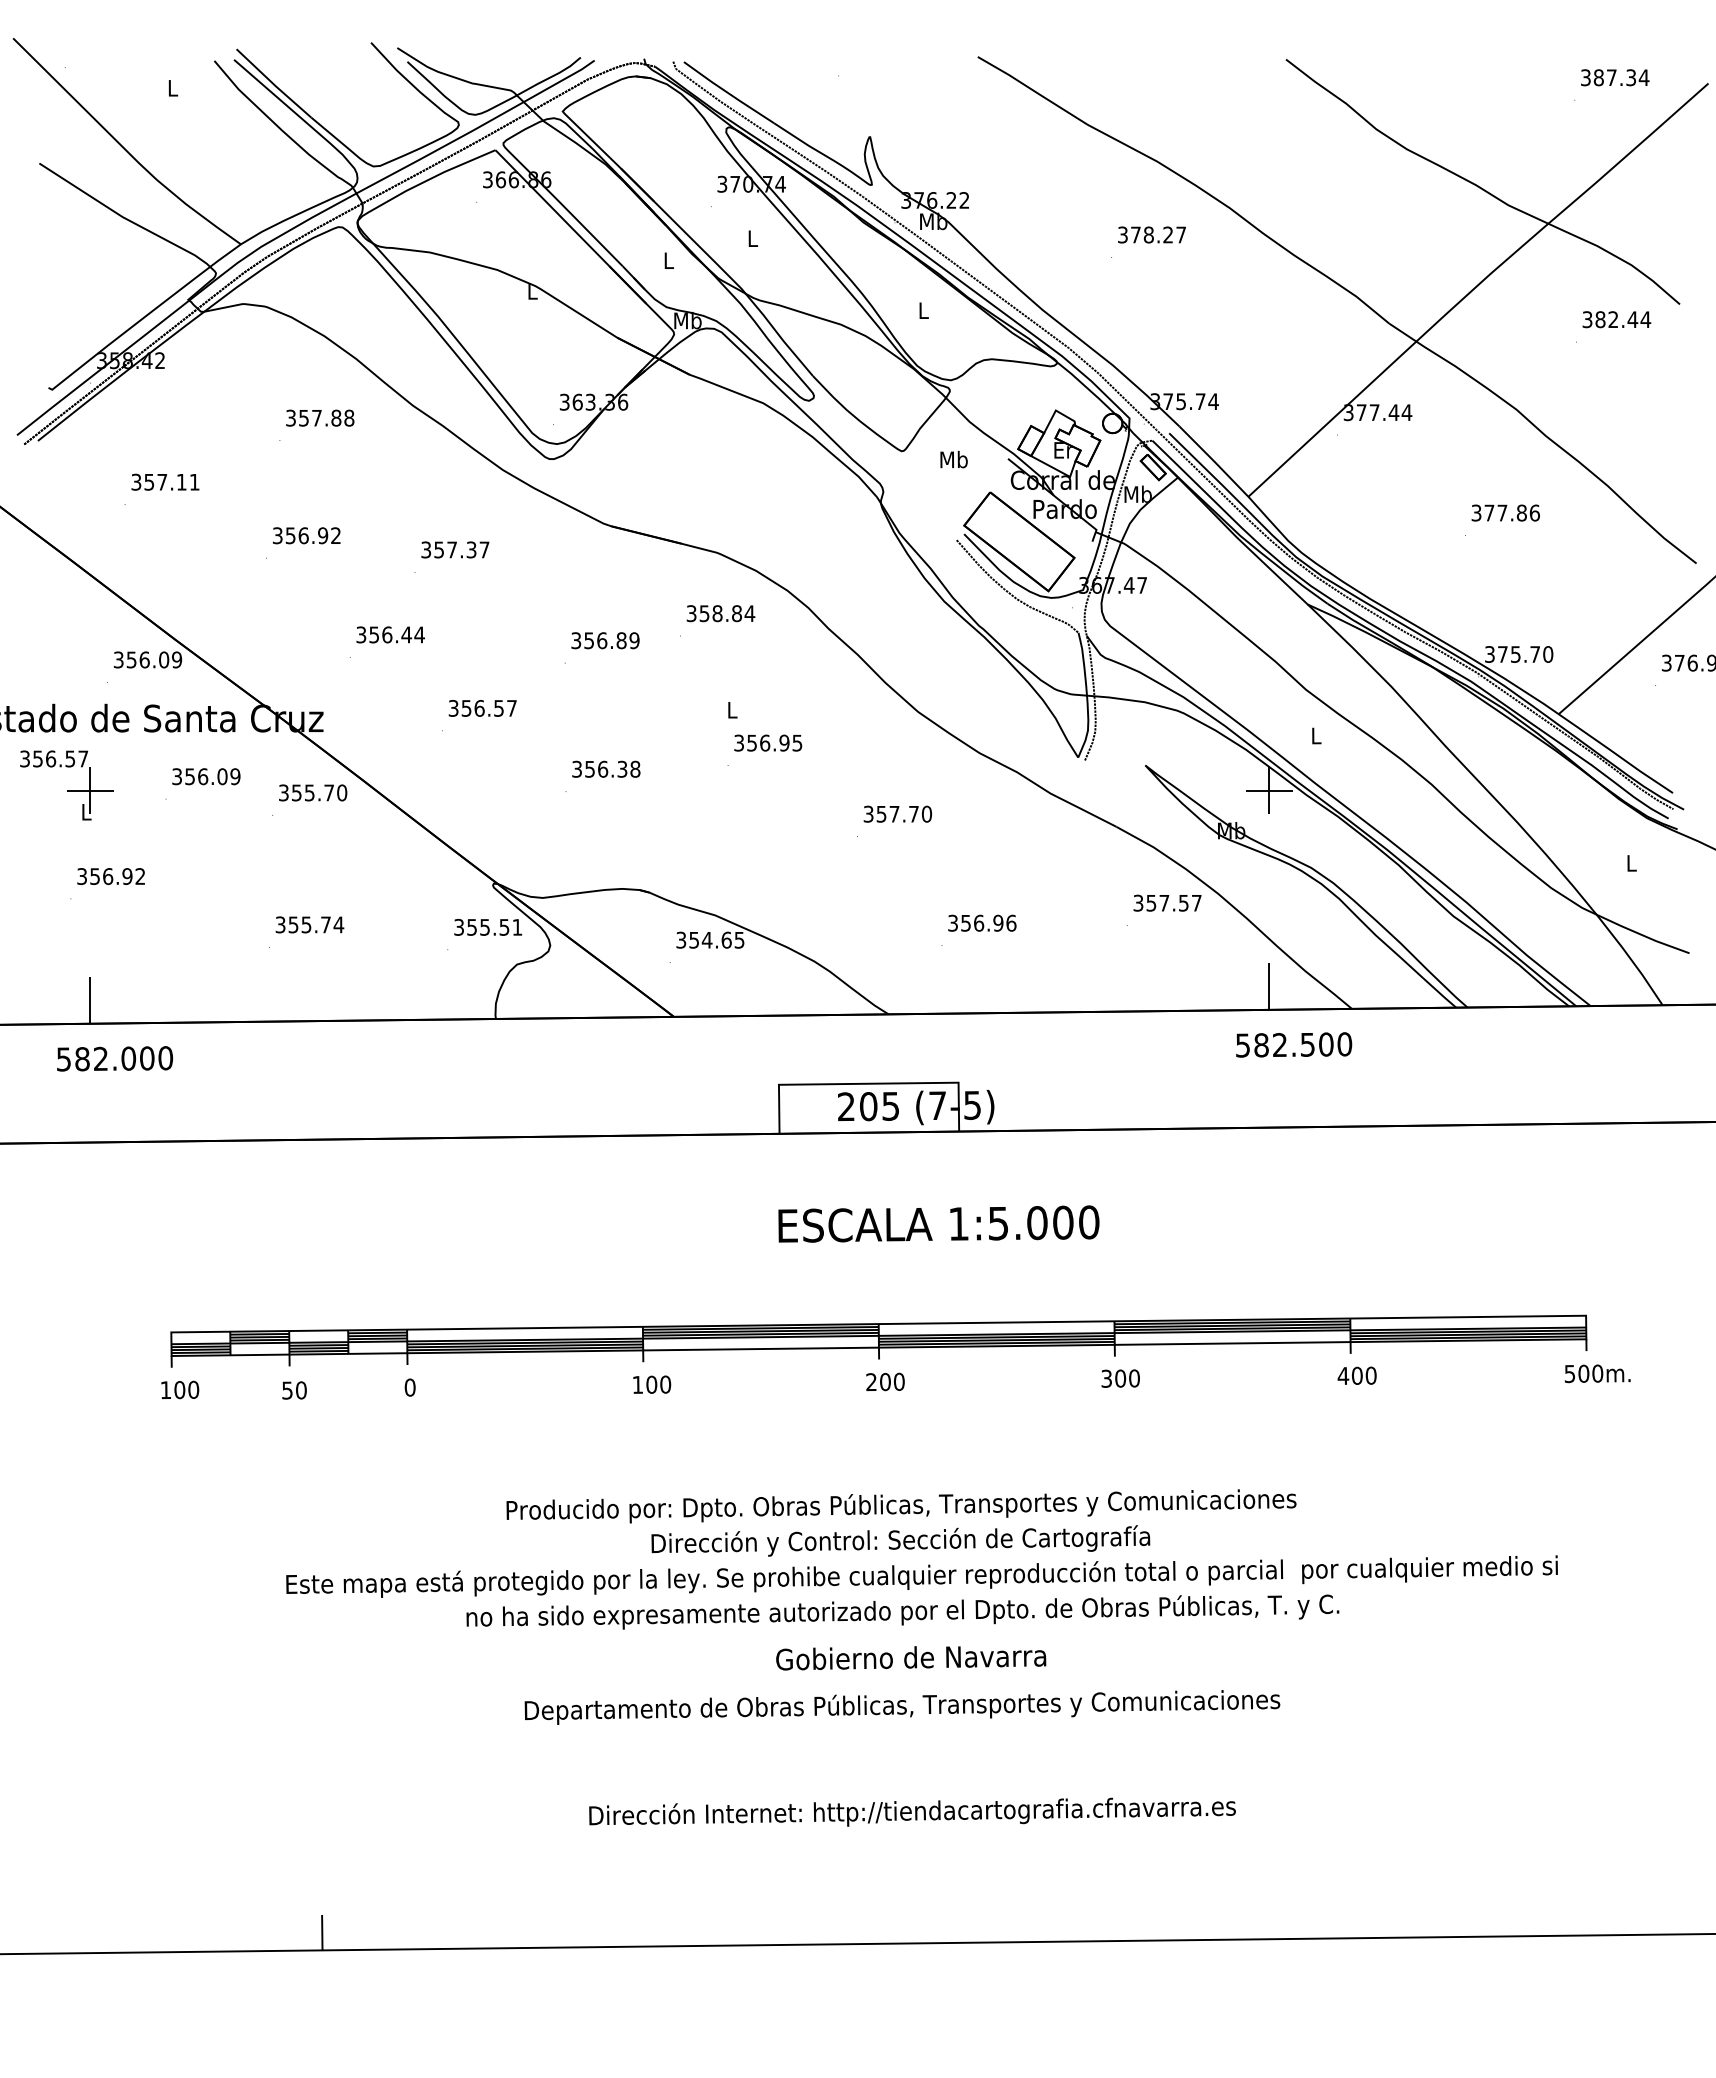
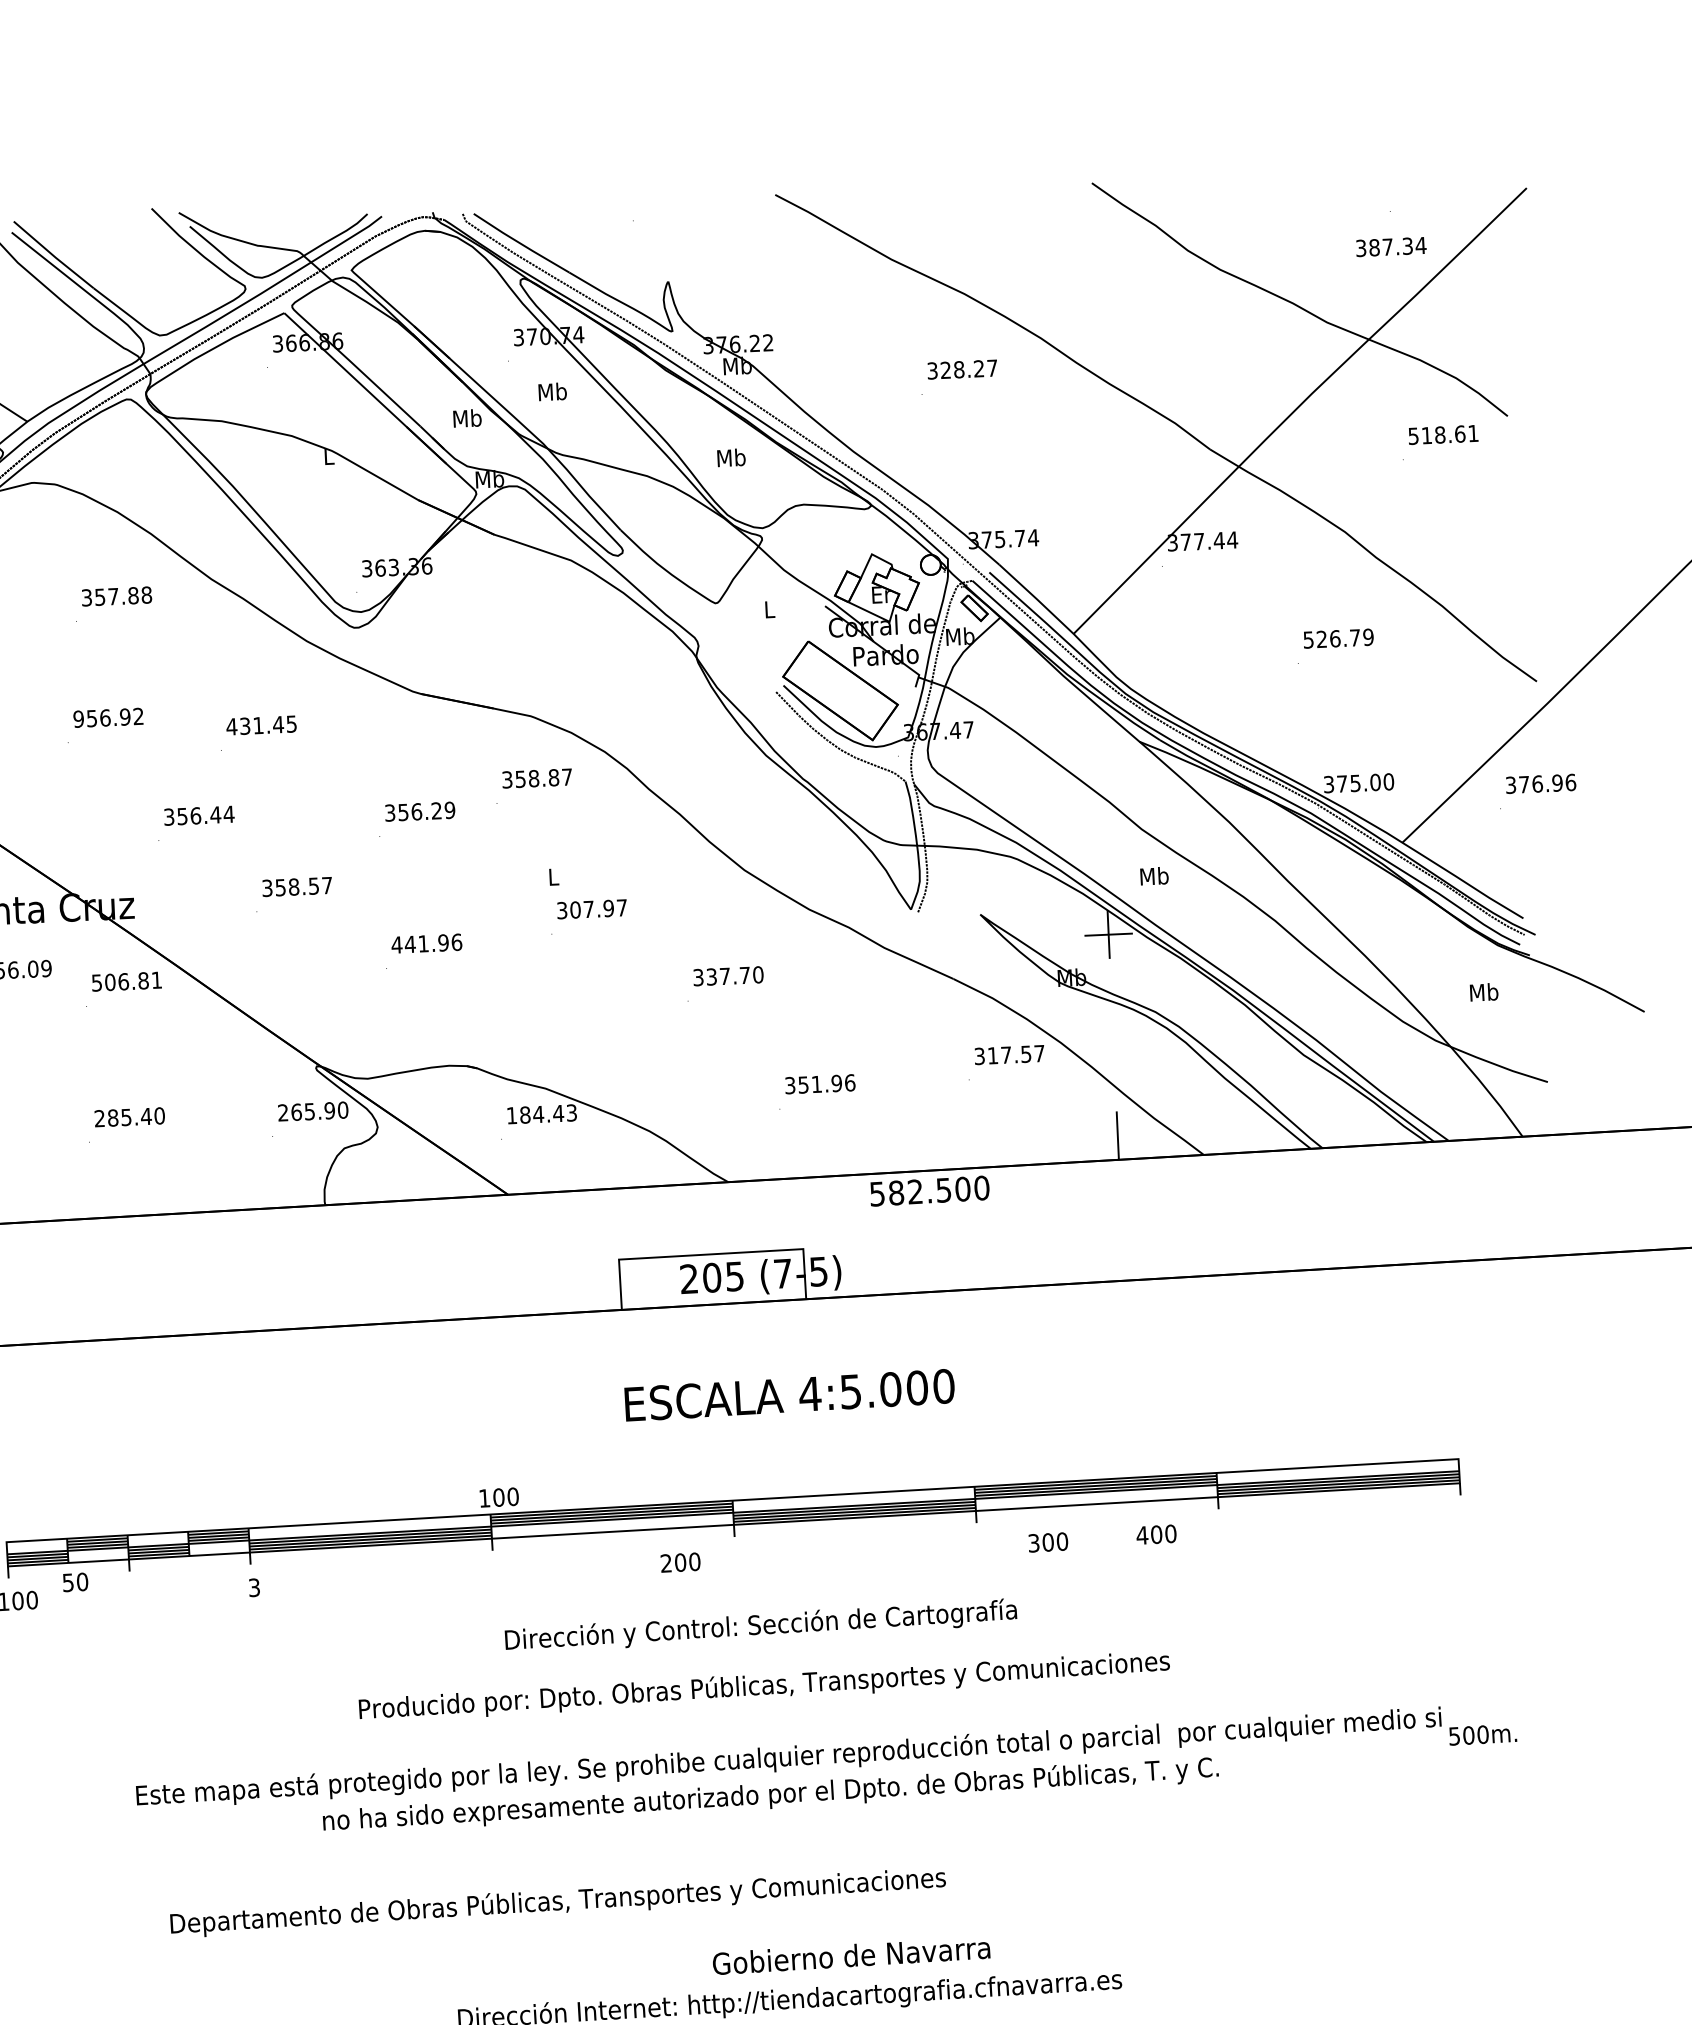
text: (1615, 77) -> (1391, 246), moved
text: (1135, 234) -> (945, 369), 378.27 -> 328.27
text: (752, 238) -> (552, 391), L -> Mb
text: (668, 260) -> (467, 418), L -> Mb
text: (923, 310) -> (731, 457), L -> Mb
text: (1617, 319) -> (1444, 434), 382.44 -> 518.61
text: (953, 459) -> (769, 609), Mb -> L
text: (1505, 512) -> (1338, 638), 377.86 -> 526.79
text: (277, 535) -> (78, 718), 356.92 -> 956.92
text: (454, 549) -> (260, 725), 357.37 -> 431.45
text: (749, 613) -> (566, 777), 358.84 -> 358.87
text: (621, 640) -> (436, 810), 356.89 -> 356.29
text: (1535, 654) -> (1375, 782), 375.70 -> 375.00
text: (479, 708) -> (293, 887), 356.57 -> 358.57
text: (1315, 735) -> (1153, 875), L -> Mb
text: (774, 742) -> (598, 908), 356.95 -> 307.97
text: (605, 768) -> (426, 942), 356.38 -> 441.96
text: (313, 792) -> (127, 981), 355.70 -> 506.81
text: (881, 813) -> (711, 976), 357.70 -> 337.70
text: (1631, 862) -> (1484, 991), L -> Mb
text: (1151, 903) -> (993, 1056), 357.57 -> 317.57
text: (979, 922) -> (817, 1083), 356.96 -> 351.96
text: (309, 924) -> (129, 1116), 355.74 -> 285.40
text: (488, 926) -> (313, 1110), 355.51 -> 265.90
text: (710, 939) -> (541, 1113), 354.65 -> 184.43
text: (1294, 1044) -> (930, 1190), moved
text: (958, 1223) -> (809, 1393), 1:5.000 -> 4:5.000
text: (1597, 1373) -> (1482, 1734), moved
text: (1356, 1375) -> (1155, 1534), moved
text: (1120, 1378) -> (1048, 1542), moved
text: (885, 1381) -> (680, 1562), moved
text: (652, 1384) -> (499, 1497), moved
text: (409, 1387) -> (253, 1587), 0 -> 3
text: (294, 1390) -> (75, 1582), moved
text: (900, 1540) -> (760, 1625), moved
text: (911, 1658) -> (851, 1956), moved
text: (902, 1707) -> (558, 1903), moved

